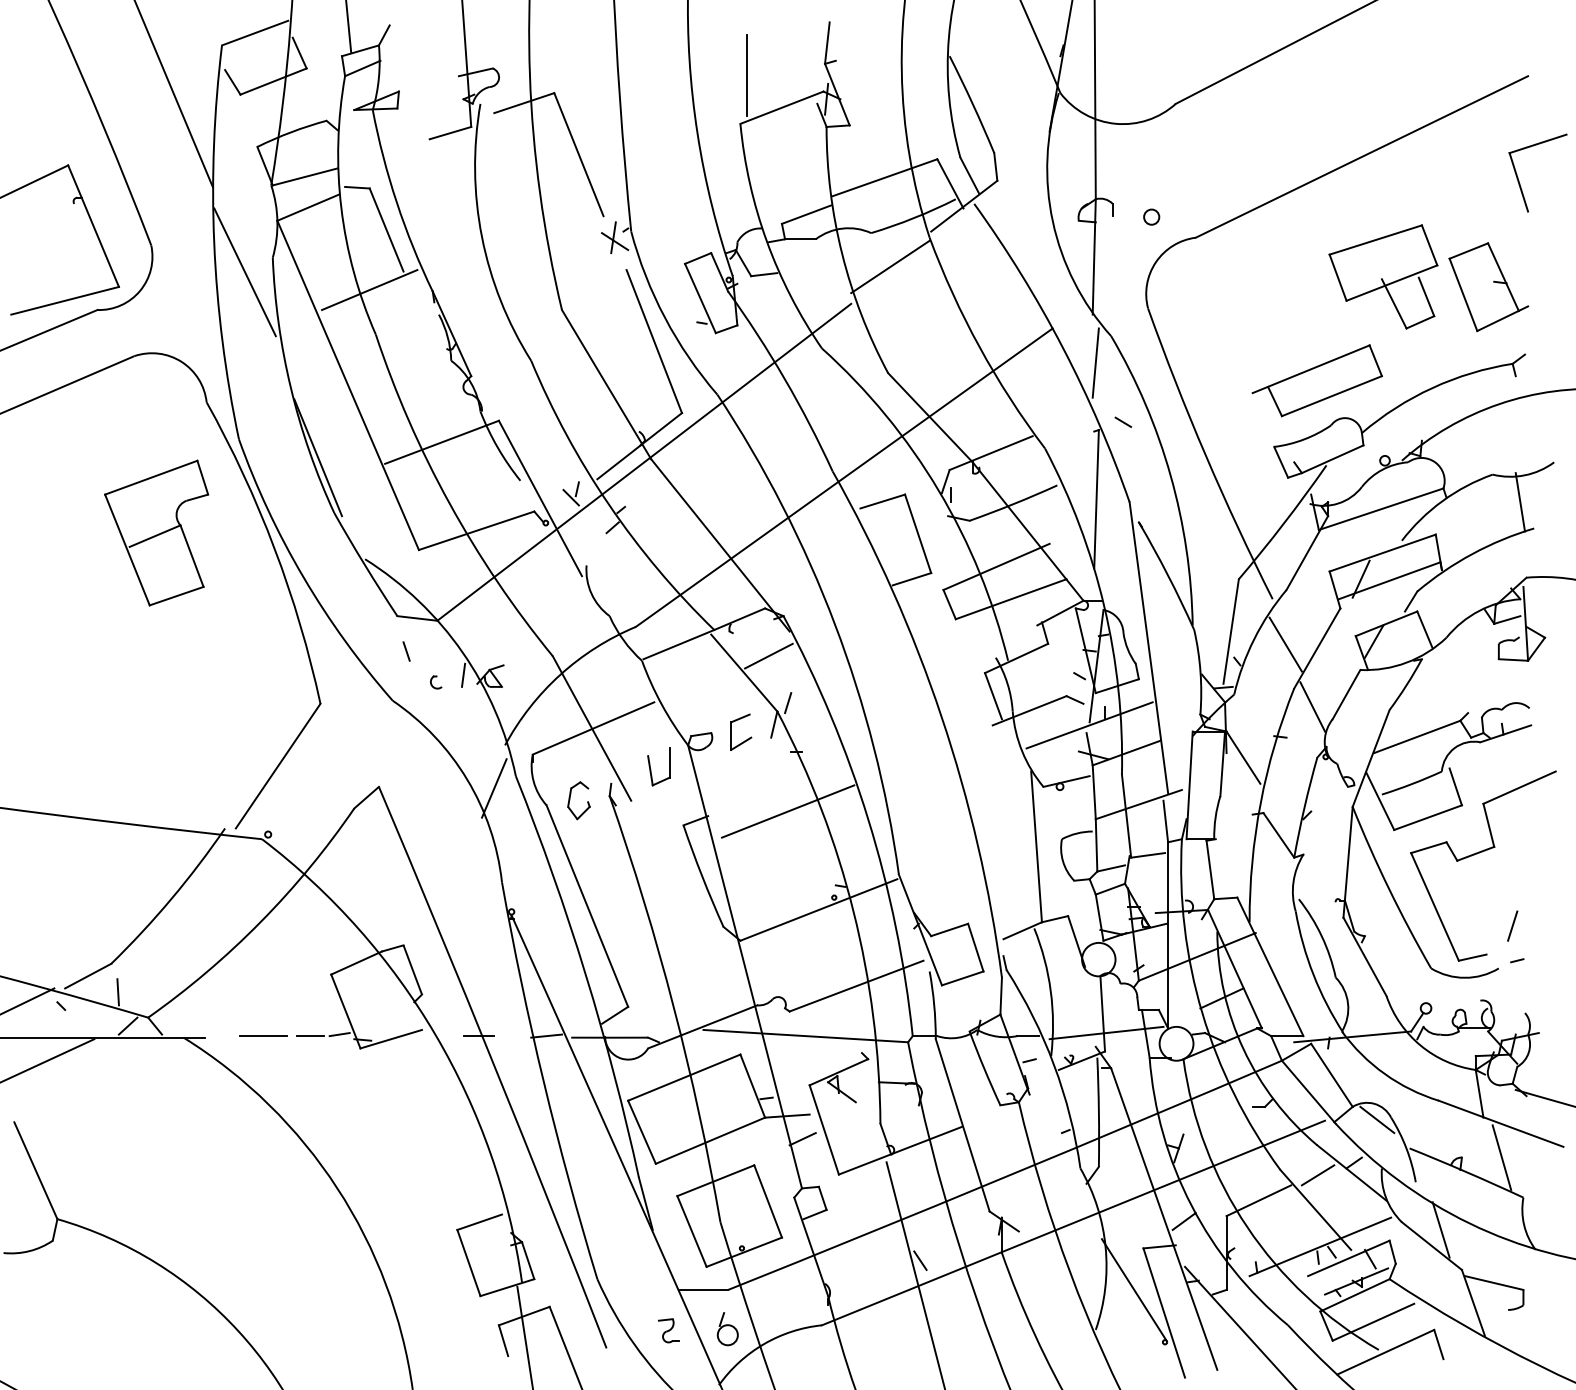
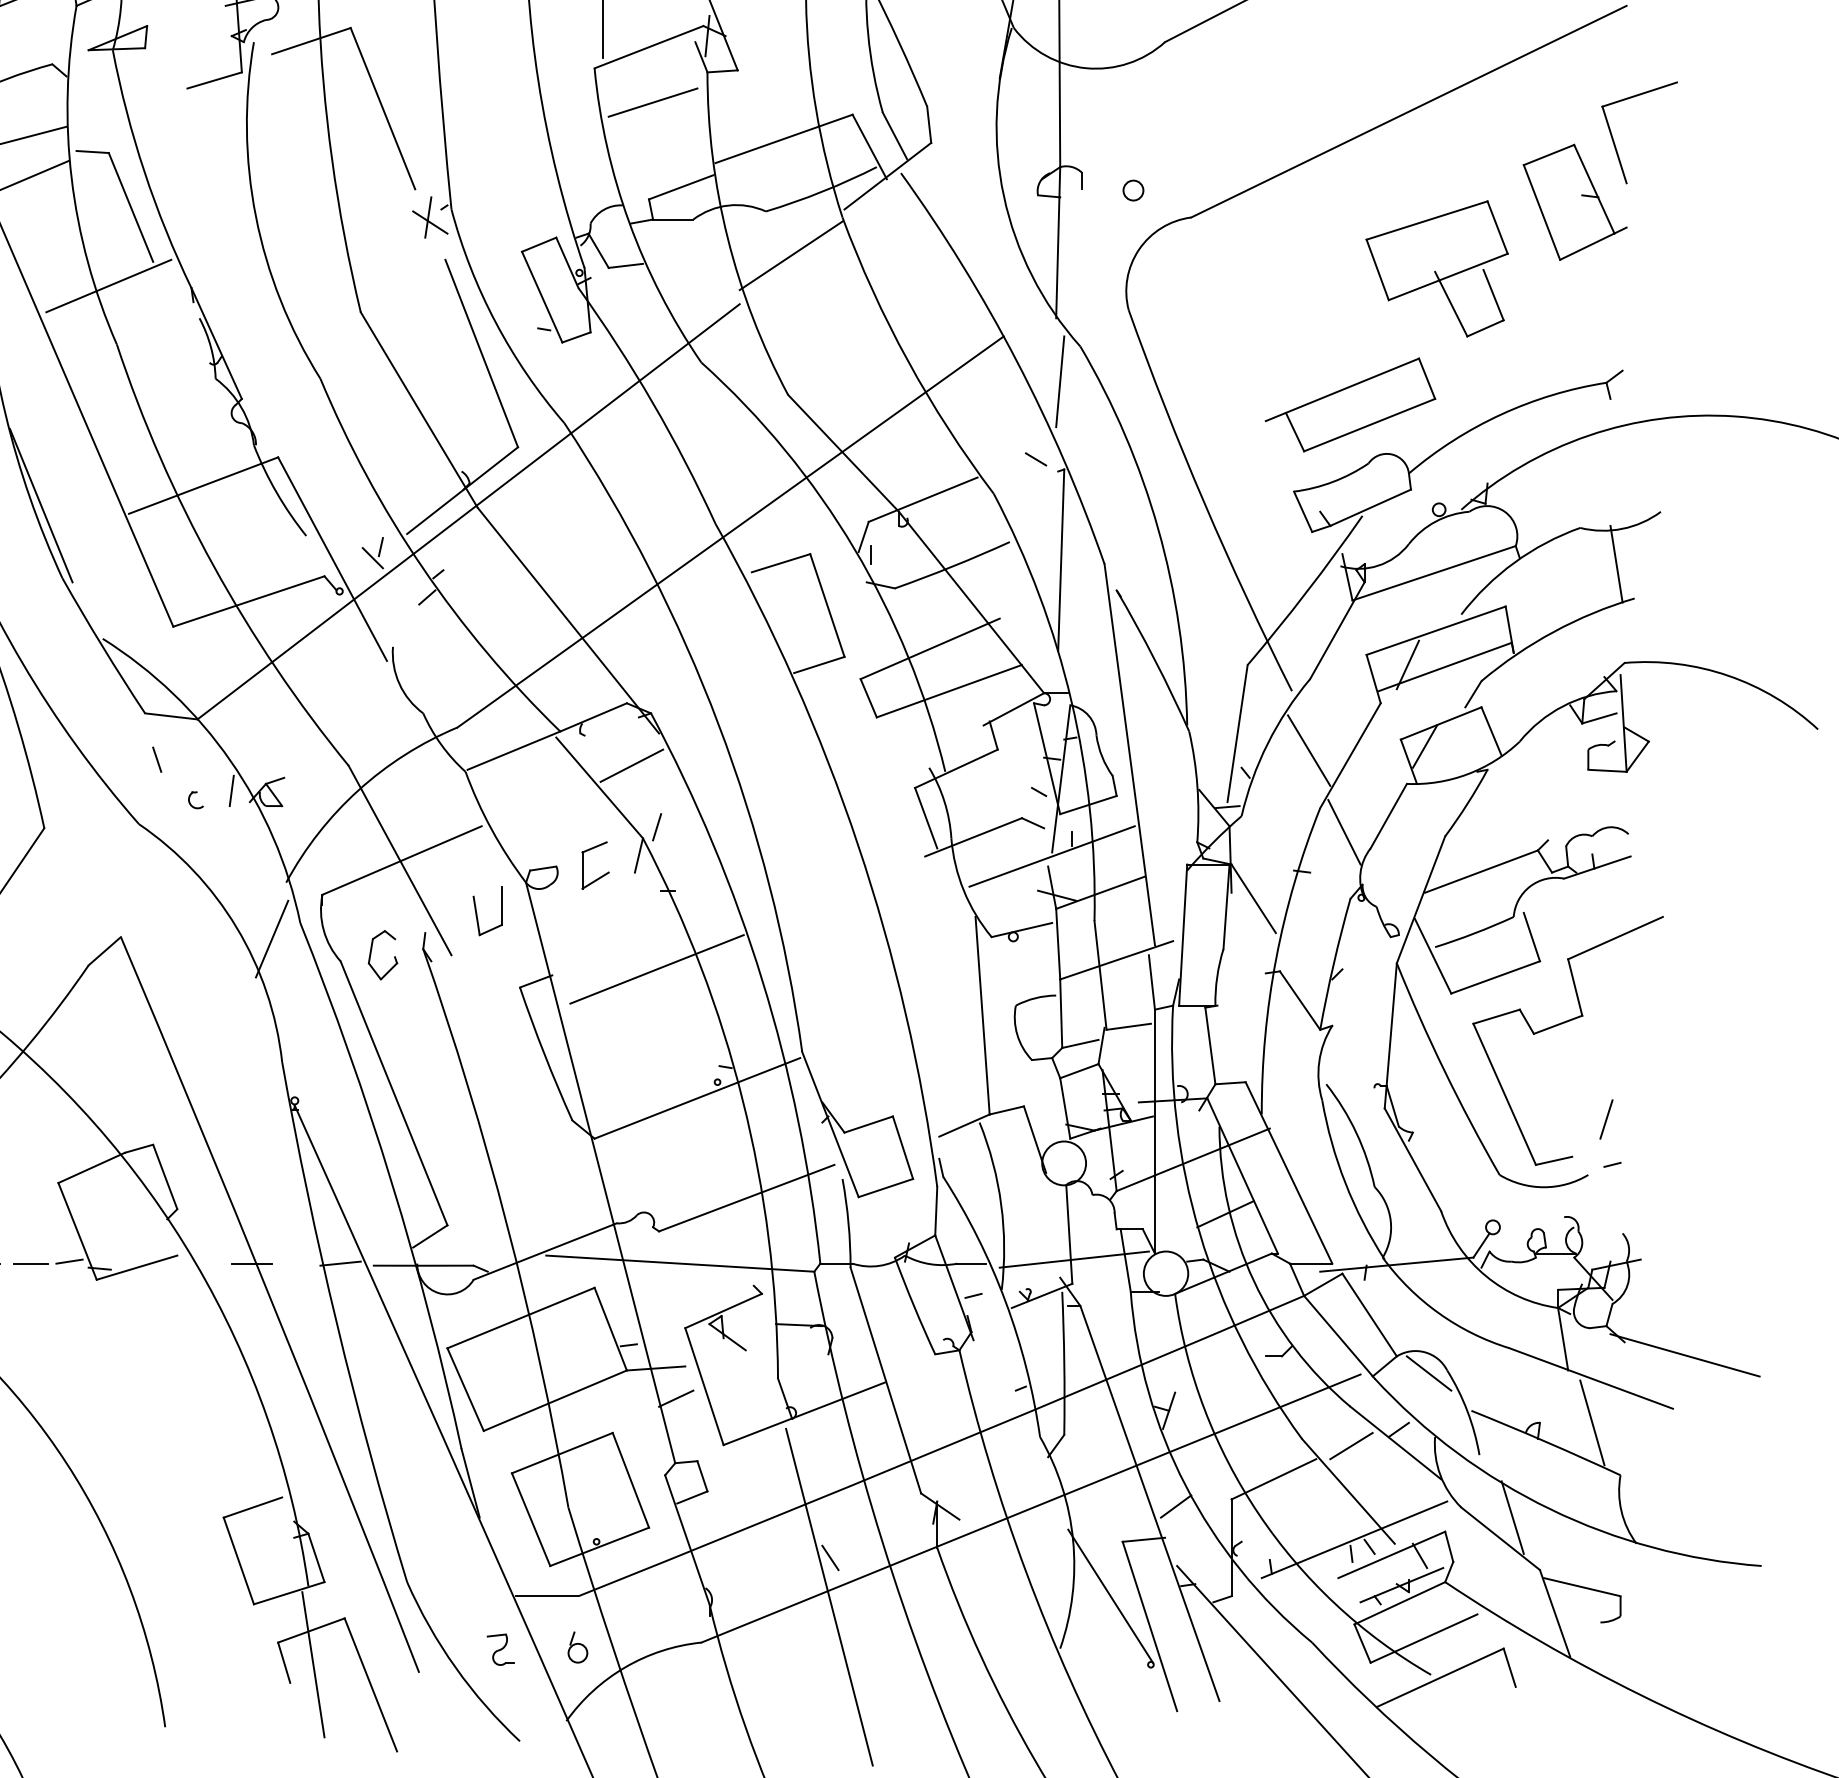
line: (784, 149) -> (652, 101), added
part: (1488, 287) -> (1574, 202), moved
line: (1123, 421) -> (1036, 458), moved
part: (727, 1328) -> (577, 1646), size x0.71

